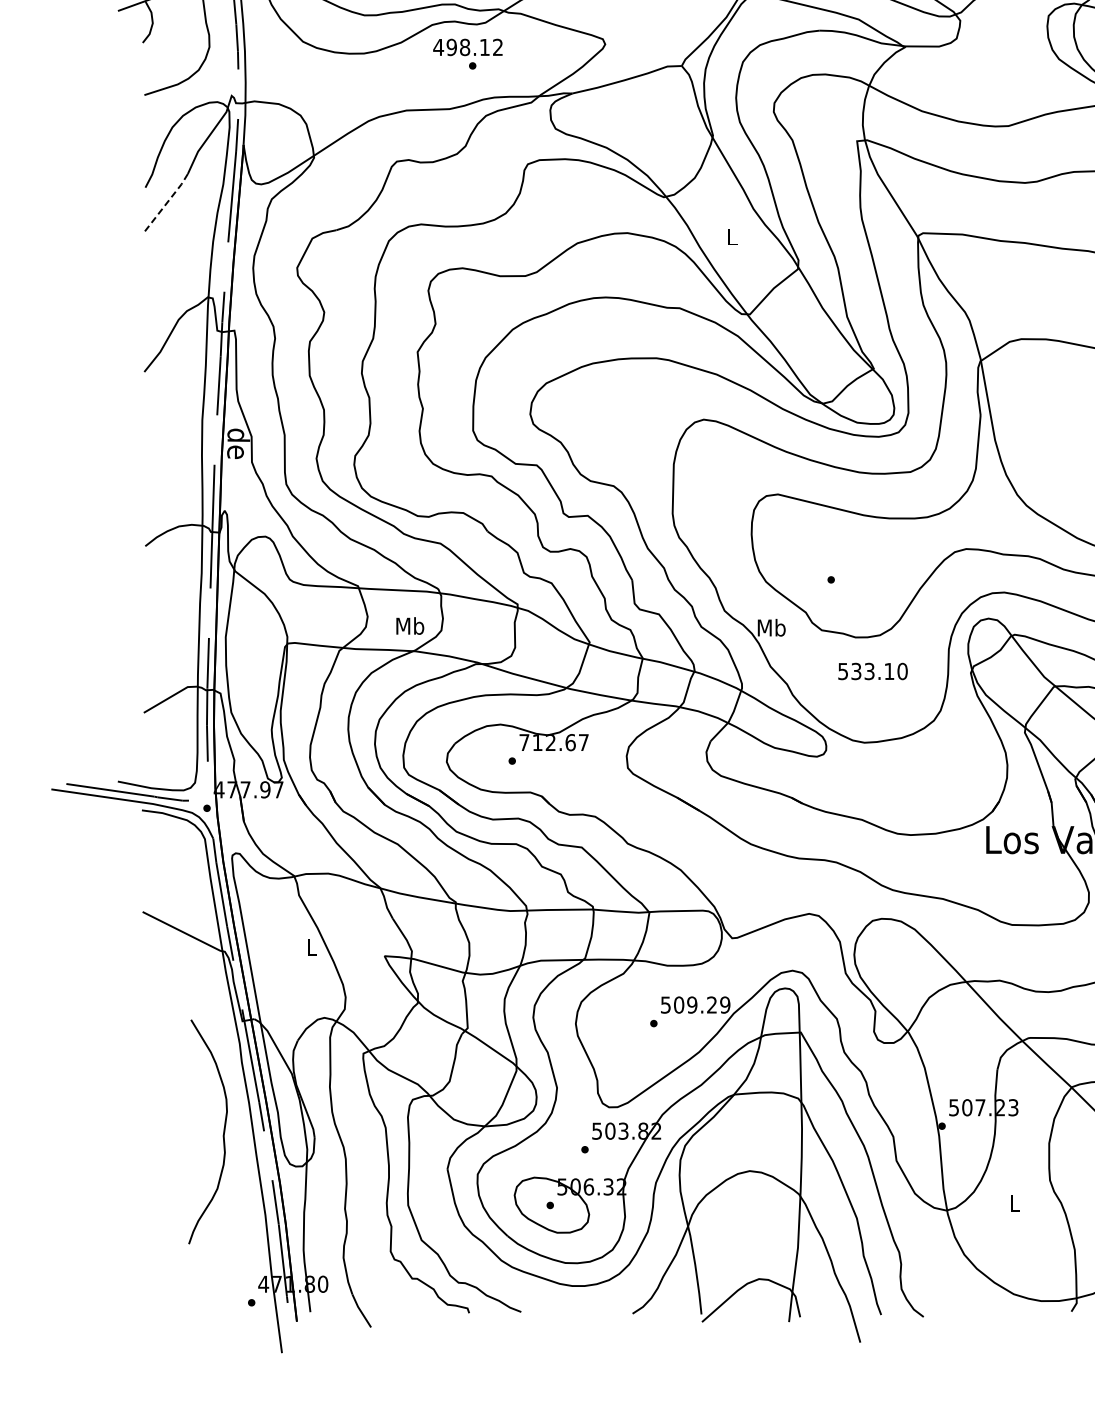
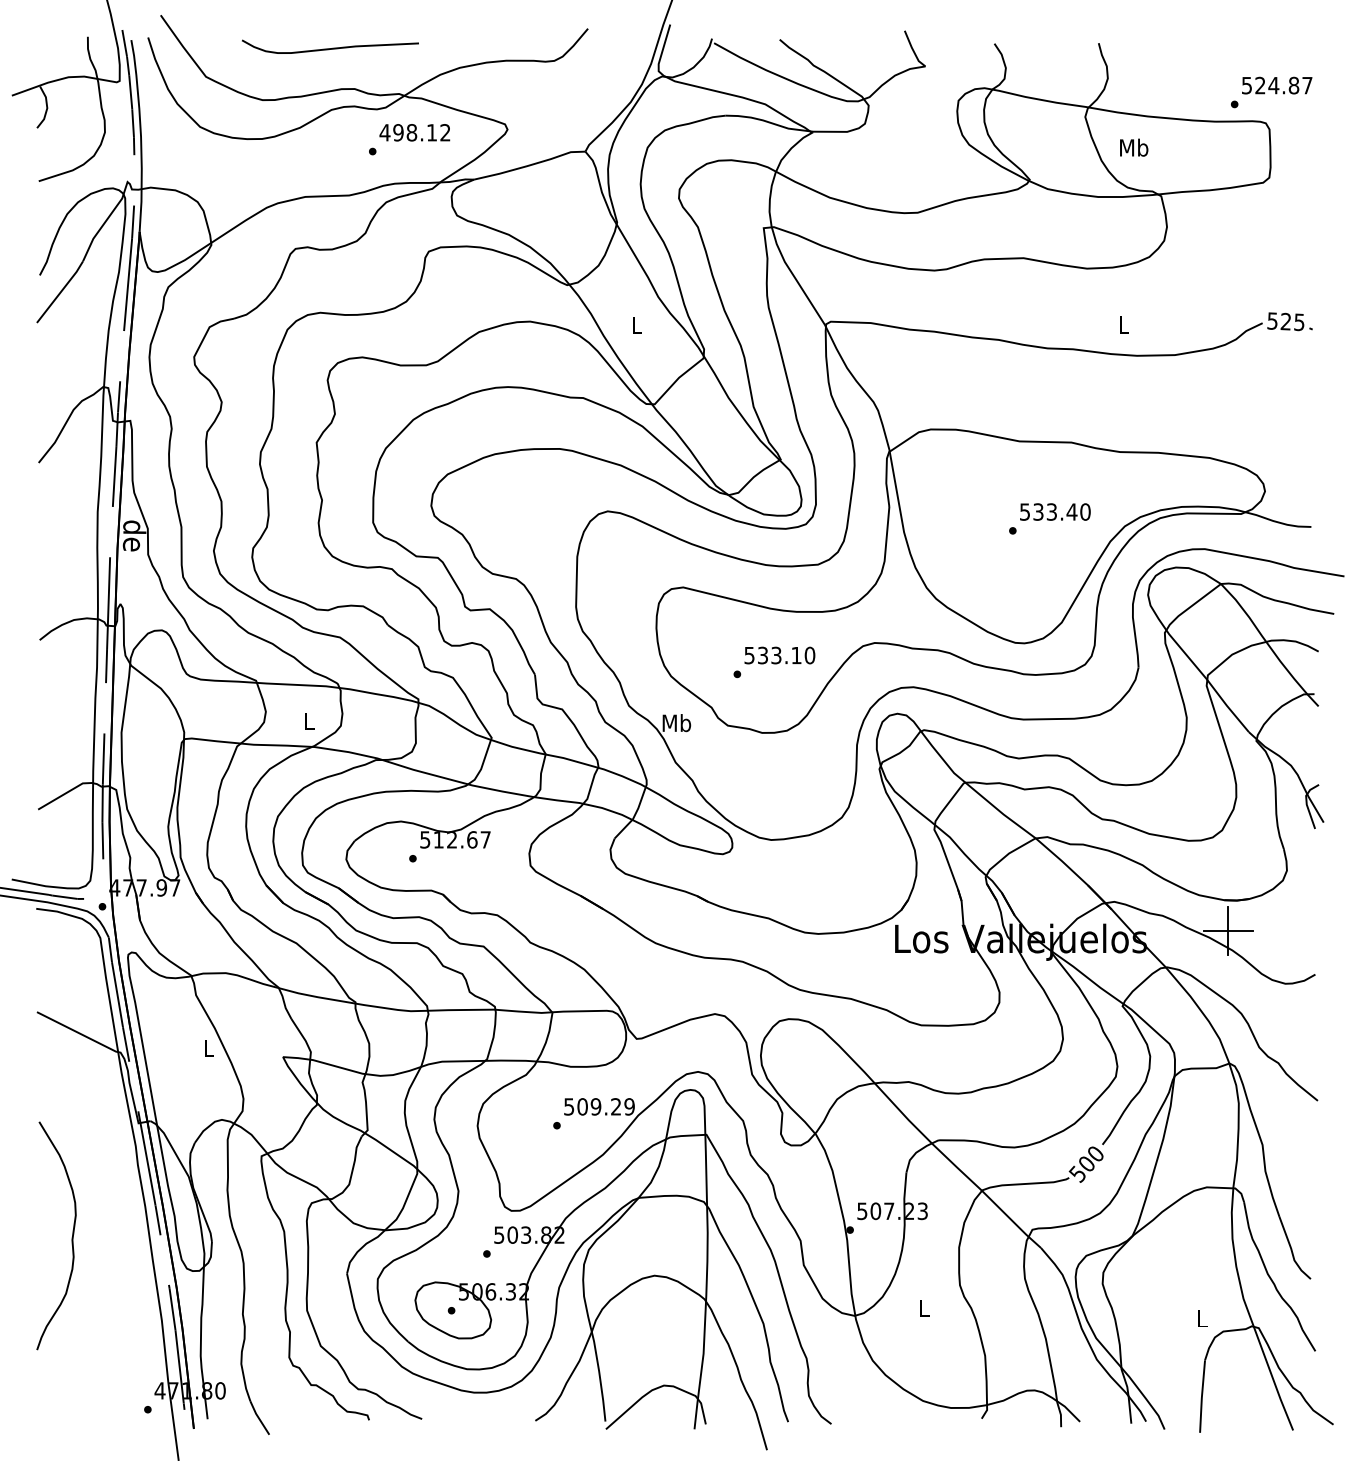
text: (467, 47) -> (414, 132), moved
line: (165, 204) -> (60, 292), dashed -> solid
text: (410, 626) -> (309, 721), Mb -> L
text: (872, 671) -> (779, 655), moved
text: (524, 742) -> (425, 839), 712.67 -> 512.67
curve: (222, 1133) -> (71, 1237), moved

